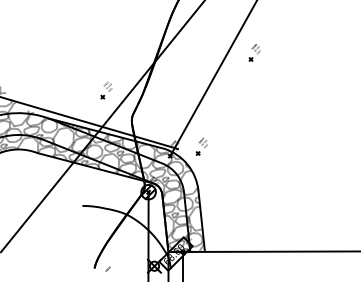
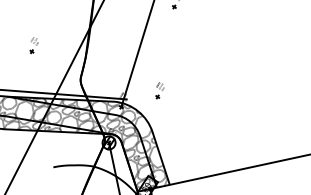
part: (106, 90) -> (33, 45), moved
part: (201, 146) -> (159, 90), moved

